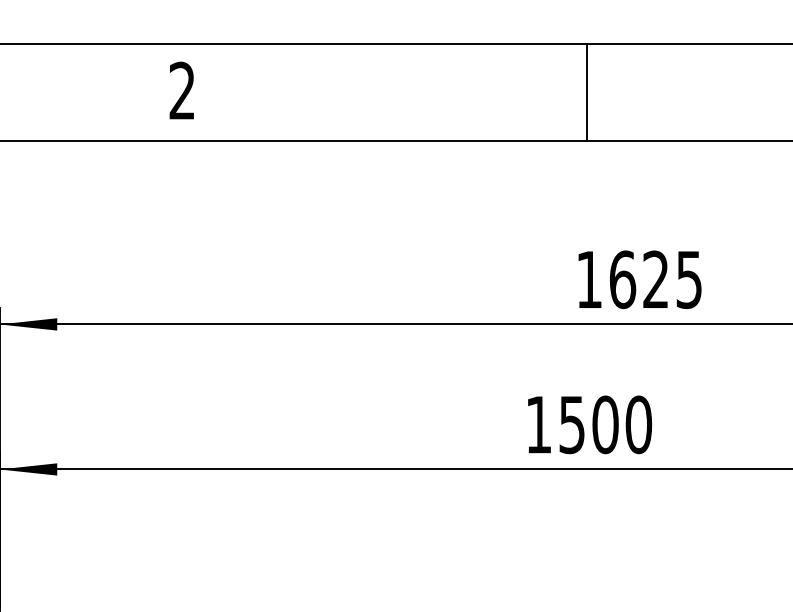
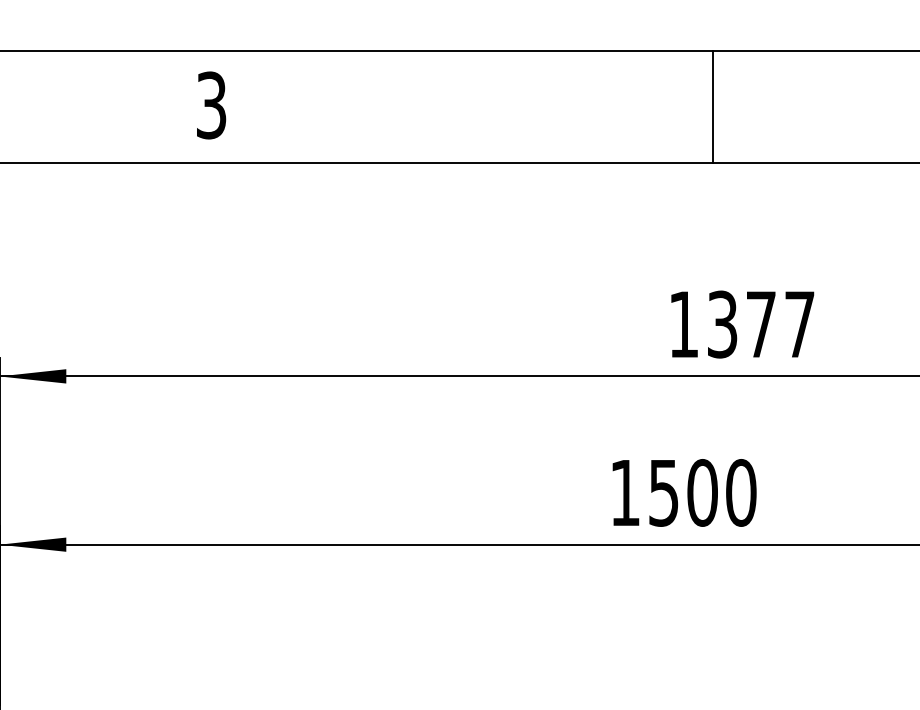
text: (181, 90) -> (210, 104), 2 -> 3
line: (587, 91) -> (712, 106), moved
text: (655, 279) -> (760, 324), 1625 -> 1377

